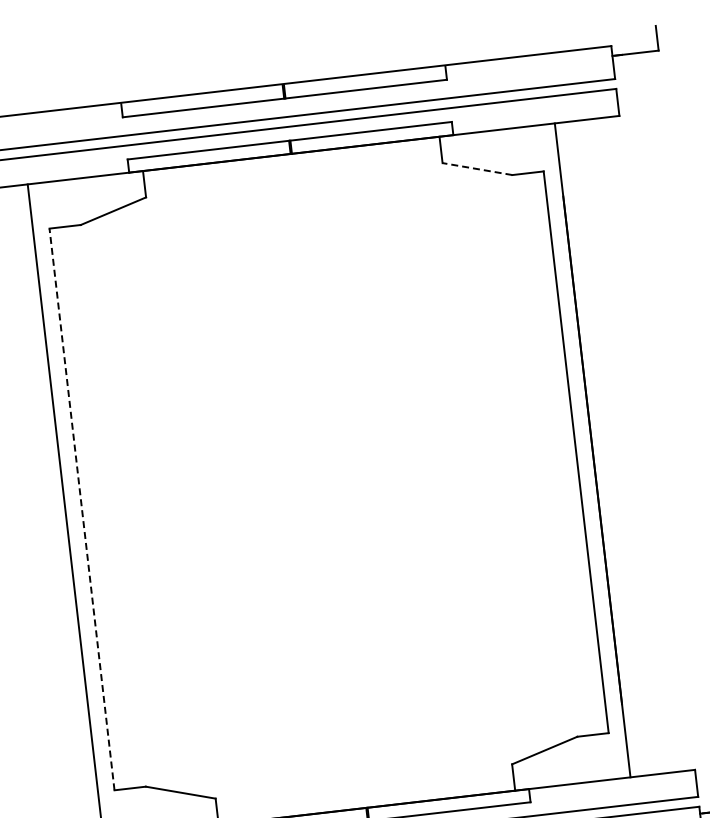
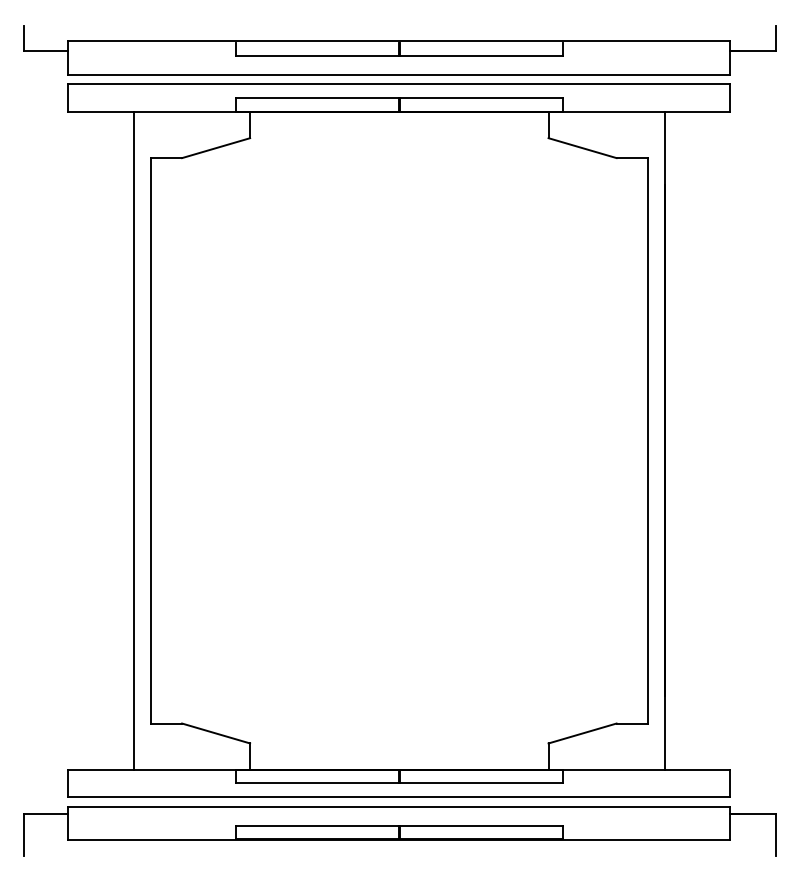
line: (477, 169) -> (582, 148), dashed -> solid
line: (81, 509) -> (150, 440), dashed -> solid

